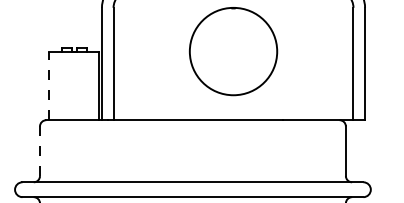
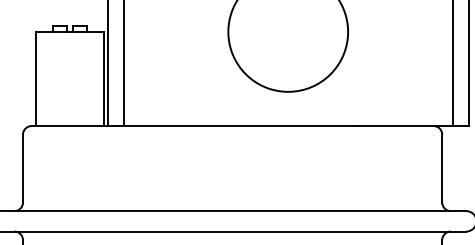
line: (49, 85) -> (36, 78), dashed -> solid
line: (40, 151) -> (23, 168), dashed -> solid

